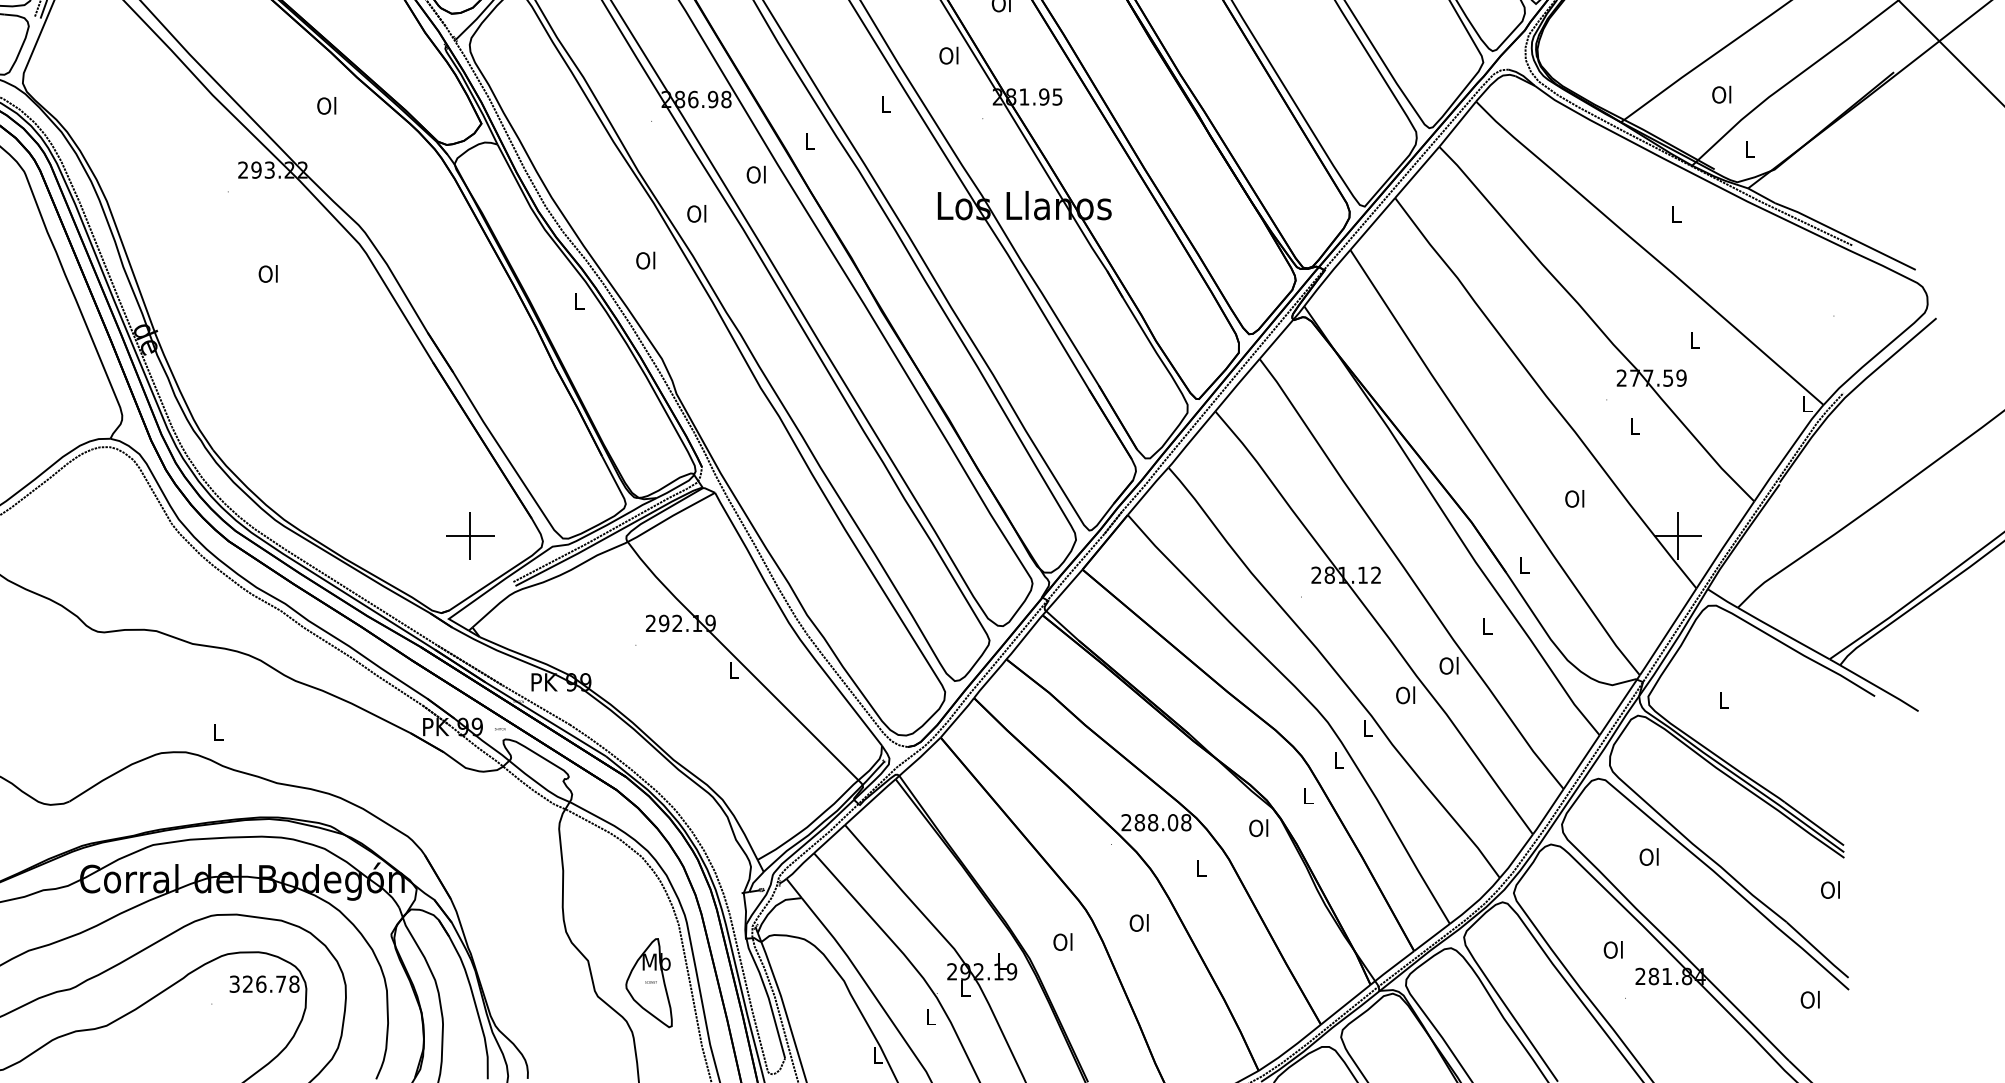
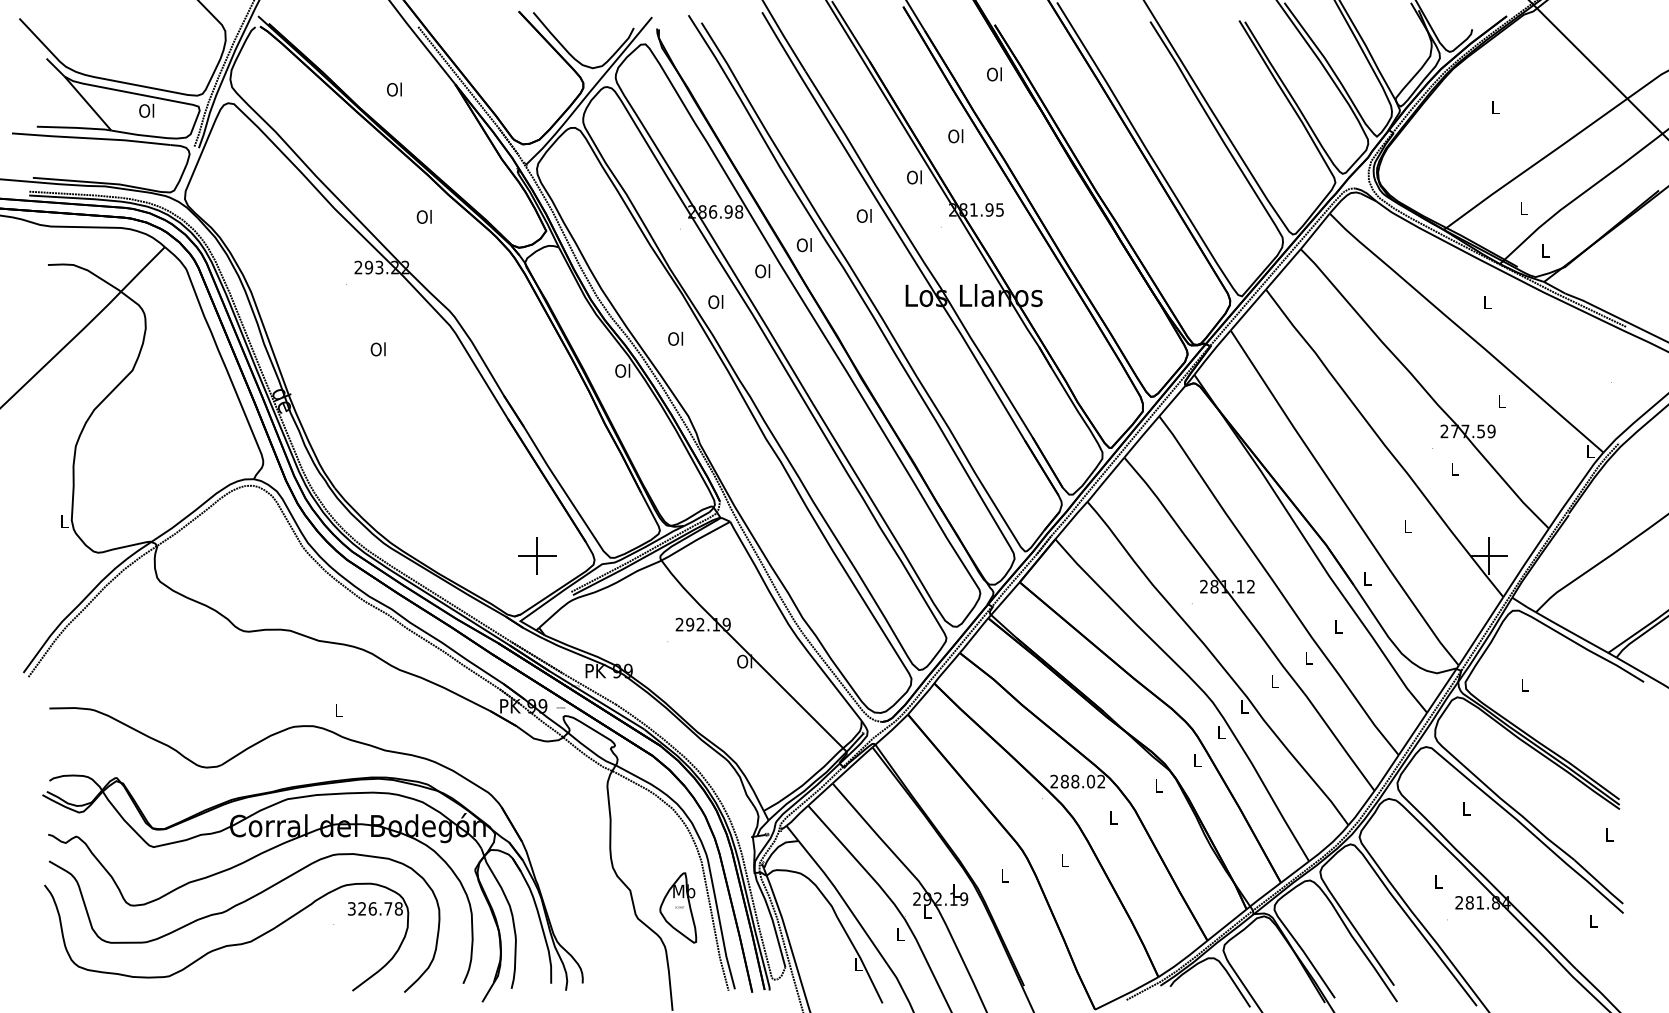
text: (1720, 95) -> (1522, 208), Ol -> L
text: (884, 104) -> (863, 215), L -> Ol
text: (808, 142) -> (803, 245), L -> Ol
text: (578, 300) -> (622, 370), L -> Ol
text: (1574, 498) -> (1407, 526), Ol -> L
text: (1449, 666) -> (1308, 658), Ol -> L
text: (733, 670) -> (744, 661), L -> Ol
text: (1404, 695) -> (1273, 681), Ol -> L
text: (1186, 822) -> (1101, 781), 288.08 -> 288.02
text: (1258, 827) -> (1158, 785), Ol -> L
text: (1648, 856) -> (1465, 808), Ol -> L
text: (1829, 889) -> (1608, 834), Ol -> L
text: (1138, 922) -> (1063, 860), Ol -> L
text: (1061, 941) -> (1003, 875), Ol -> L
text: (1612, 949) -> (1437, 881), Ol -> L
text: (1809, 1000) -> (1592, 921), Ol -> L

